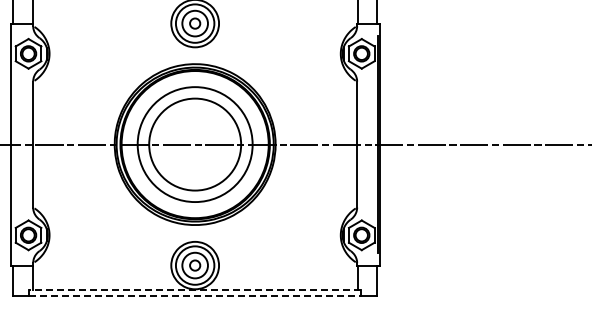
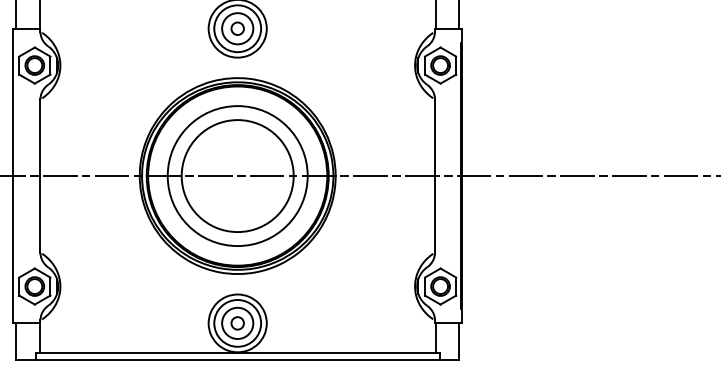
line: (195, 289) -> (238, 352), dashed -> solid
line: (195, 295) -> (238, 359), dashed -> solid

